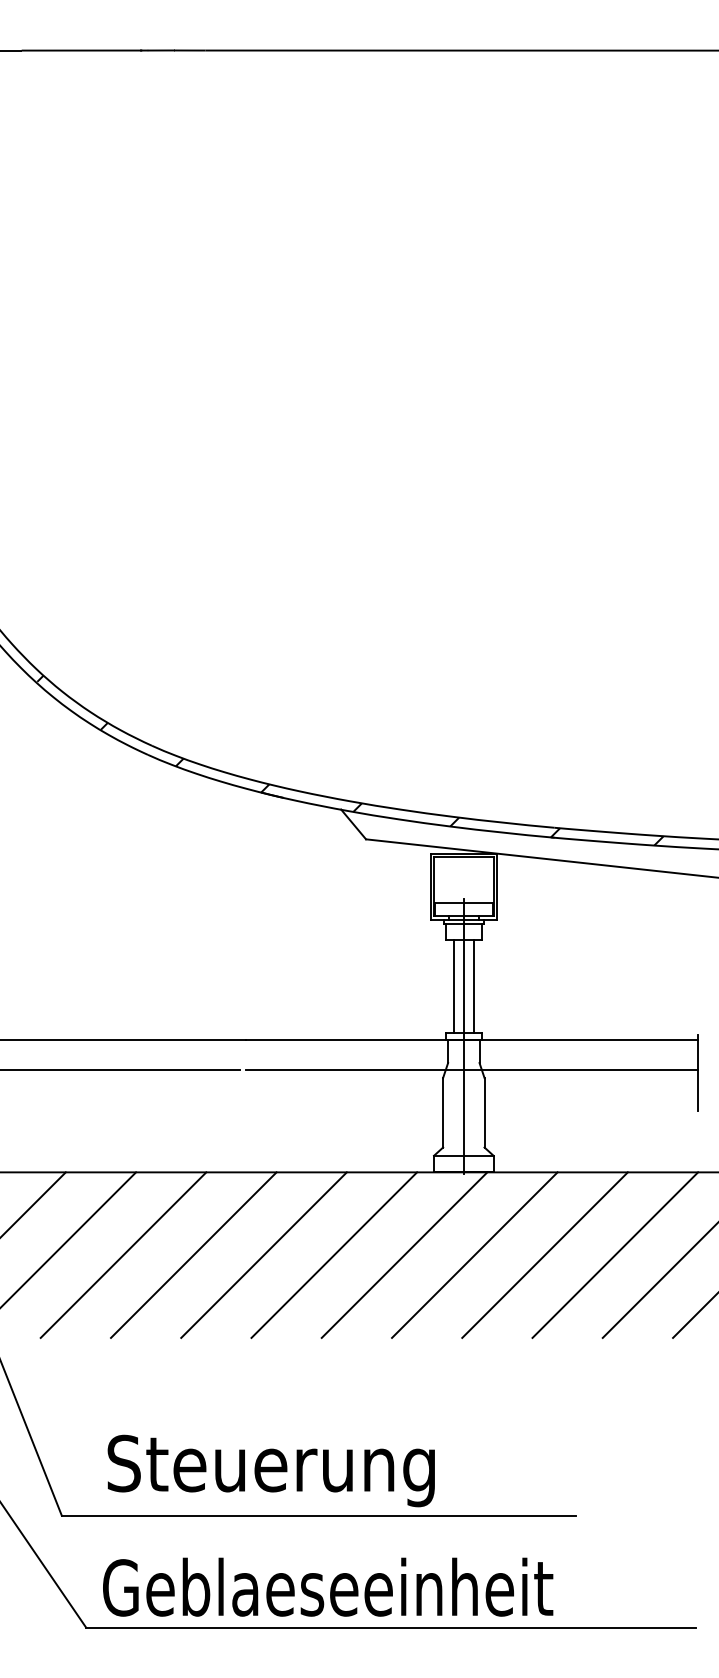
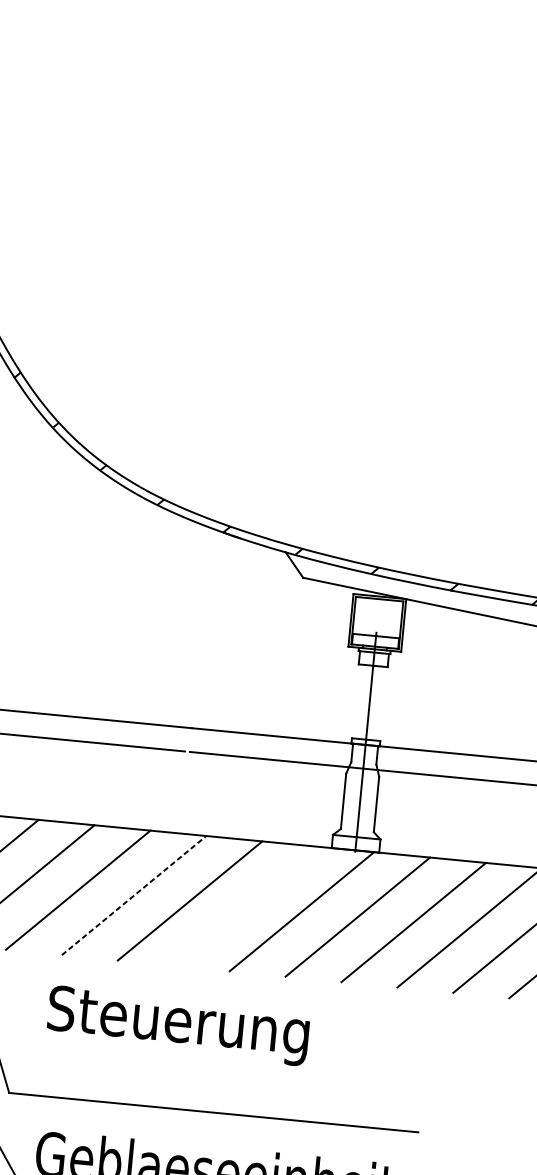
line: (453, 986) -> (361, 701), removed
line: (473, 986) -> (377, 703), removed
line: (194, 1254) -> (134, 895), solid -> dashed
line: (334, 1254) -> (246, 905), removed
text: (270, 1470) -> (177, 1025), moved

